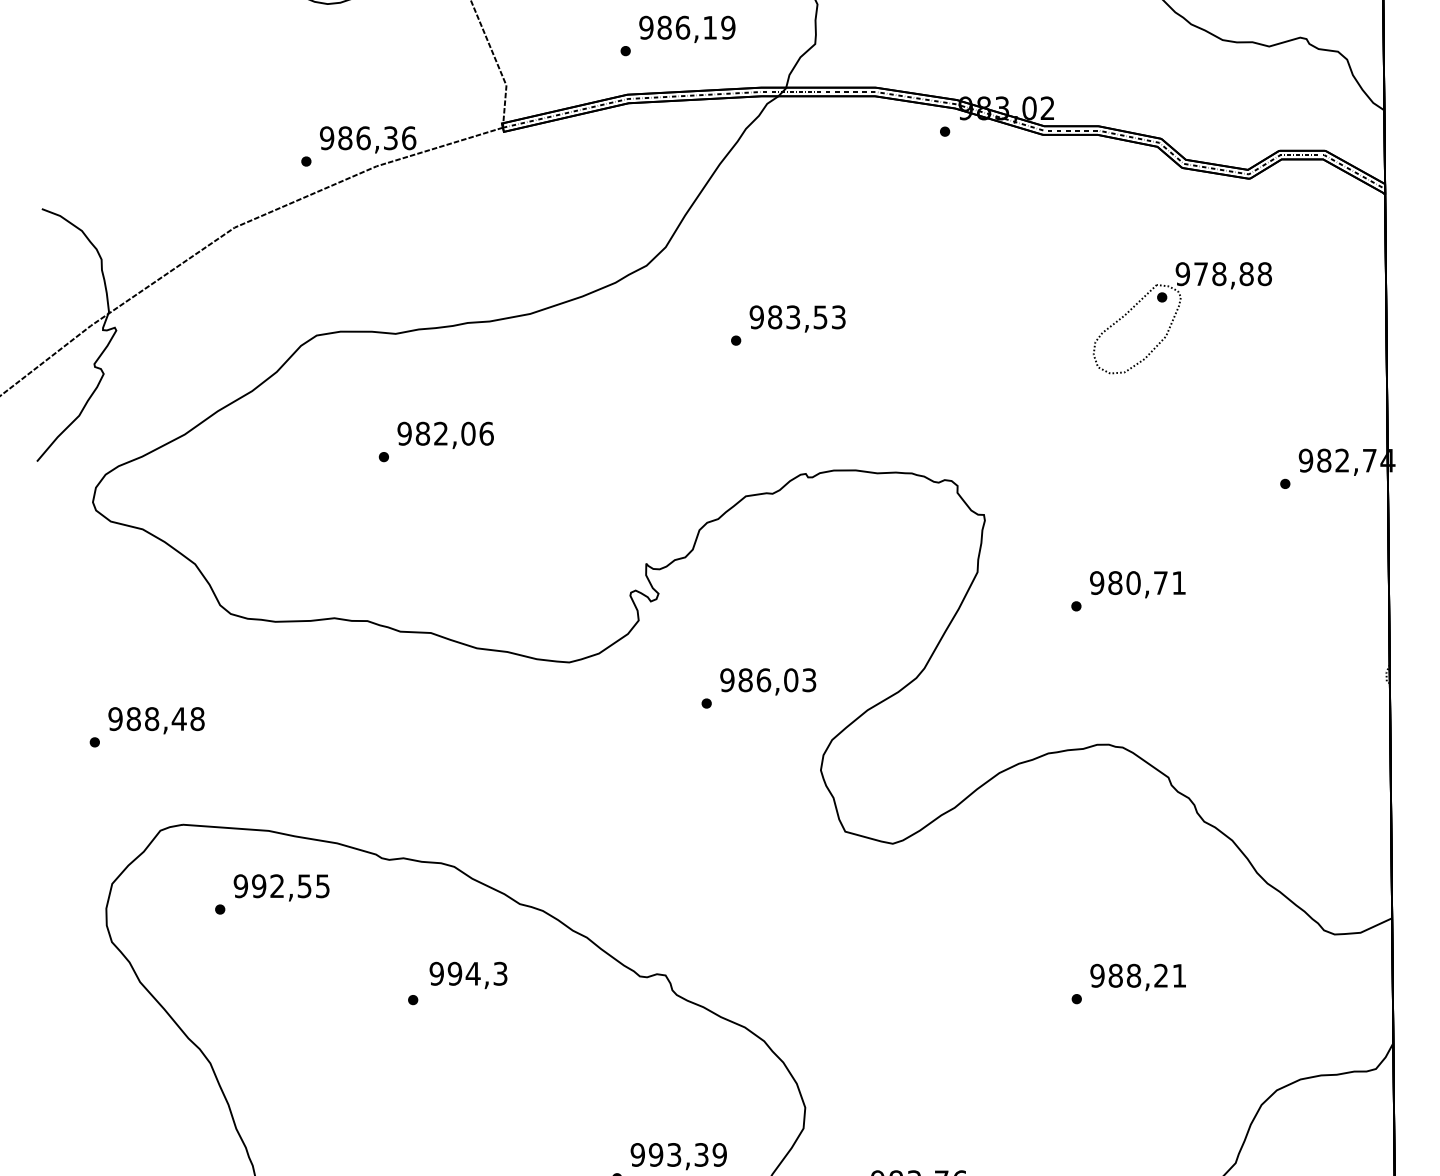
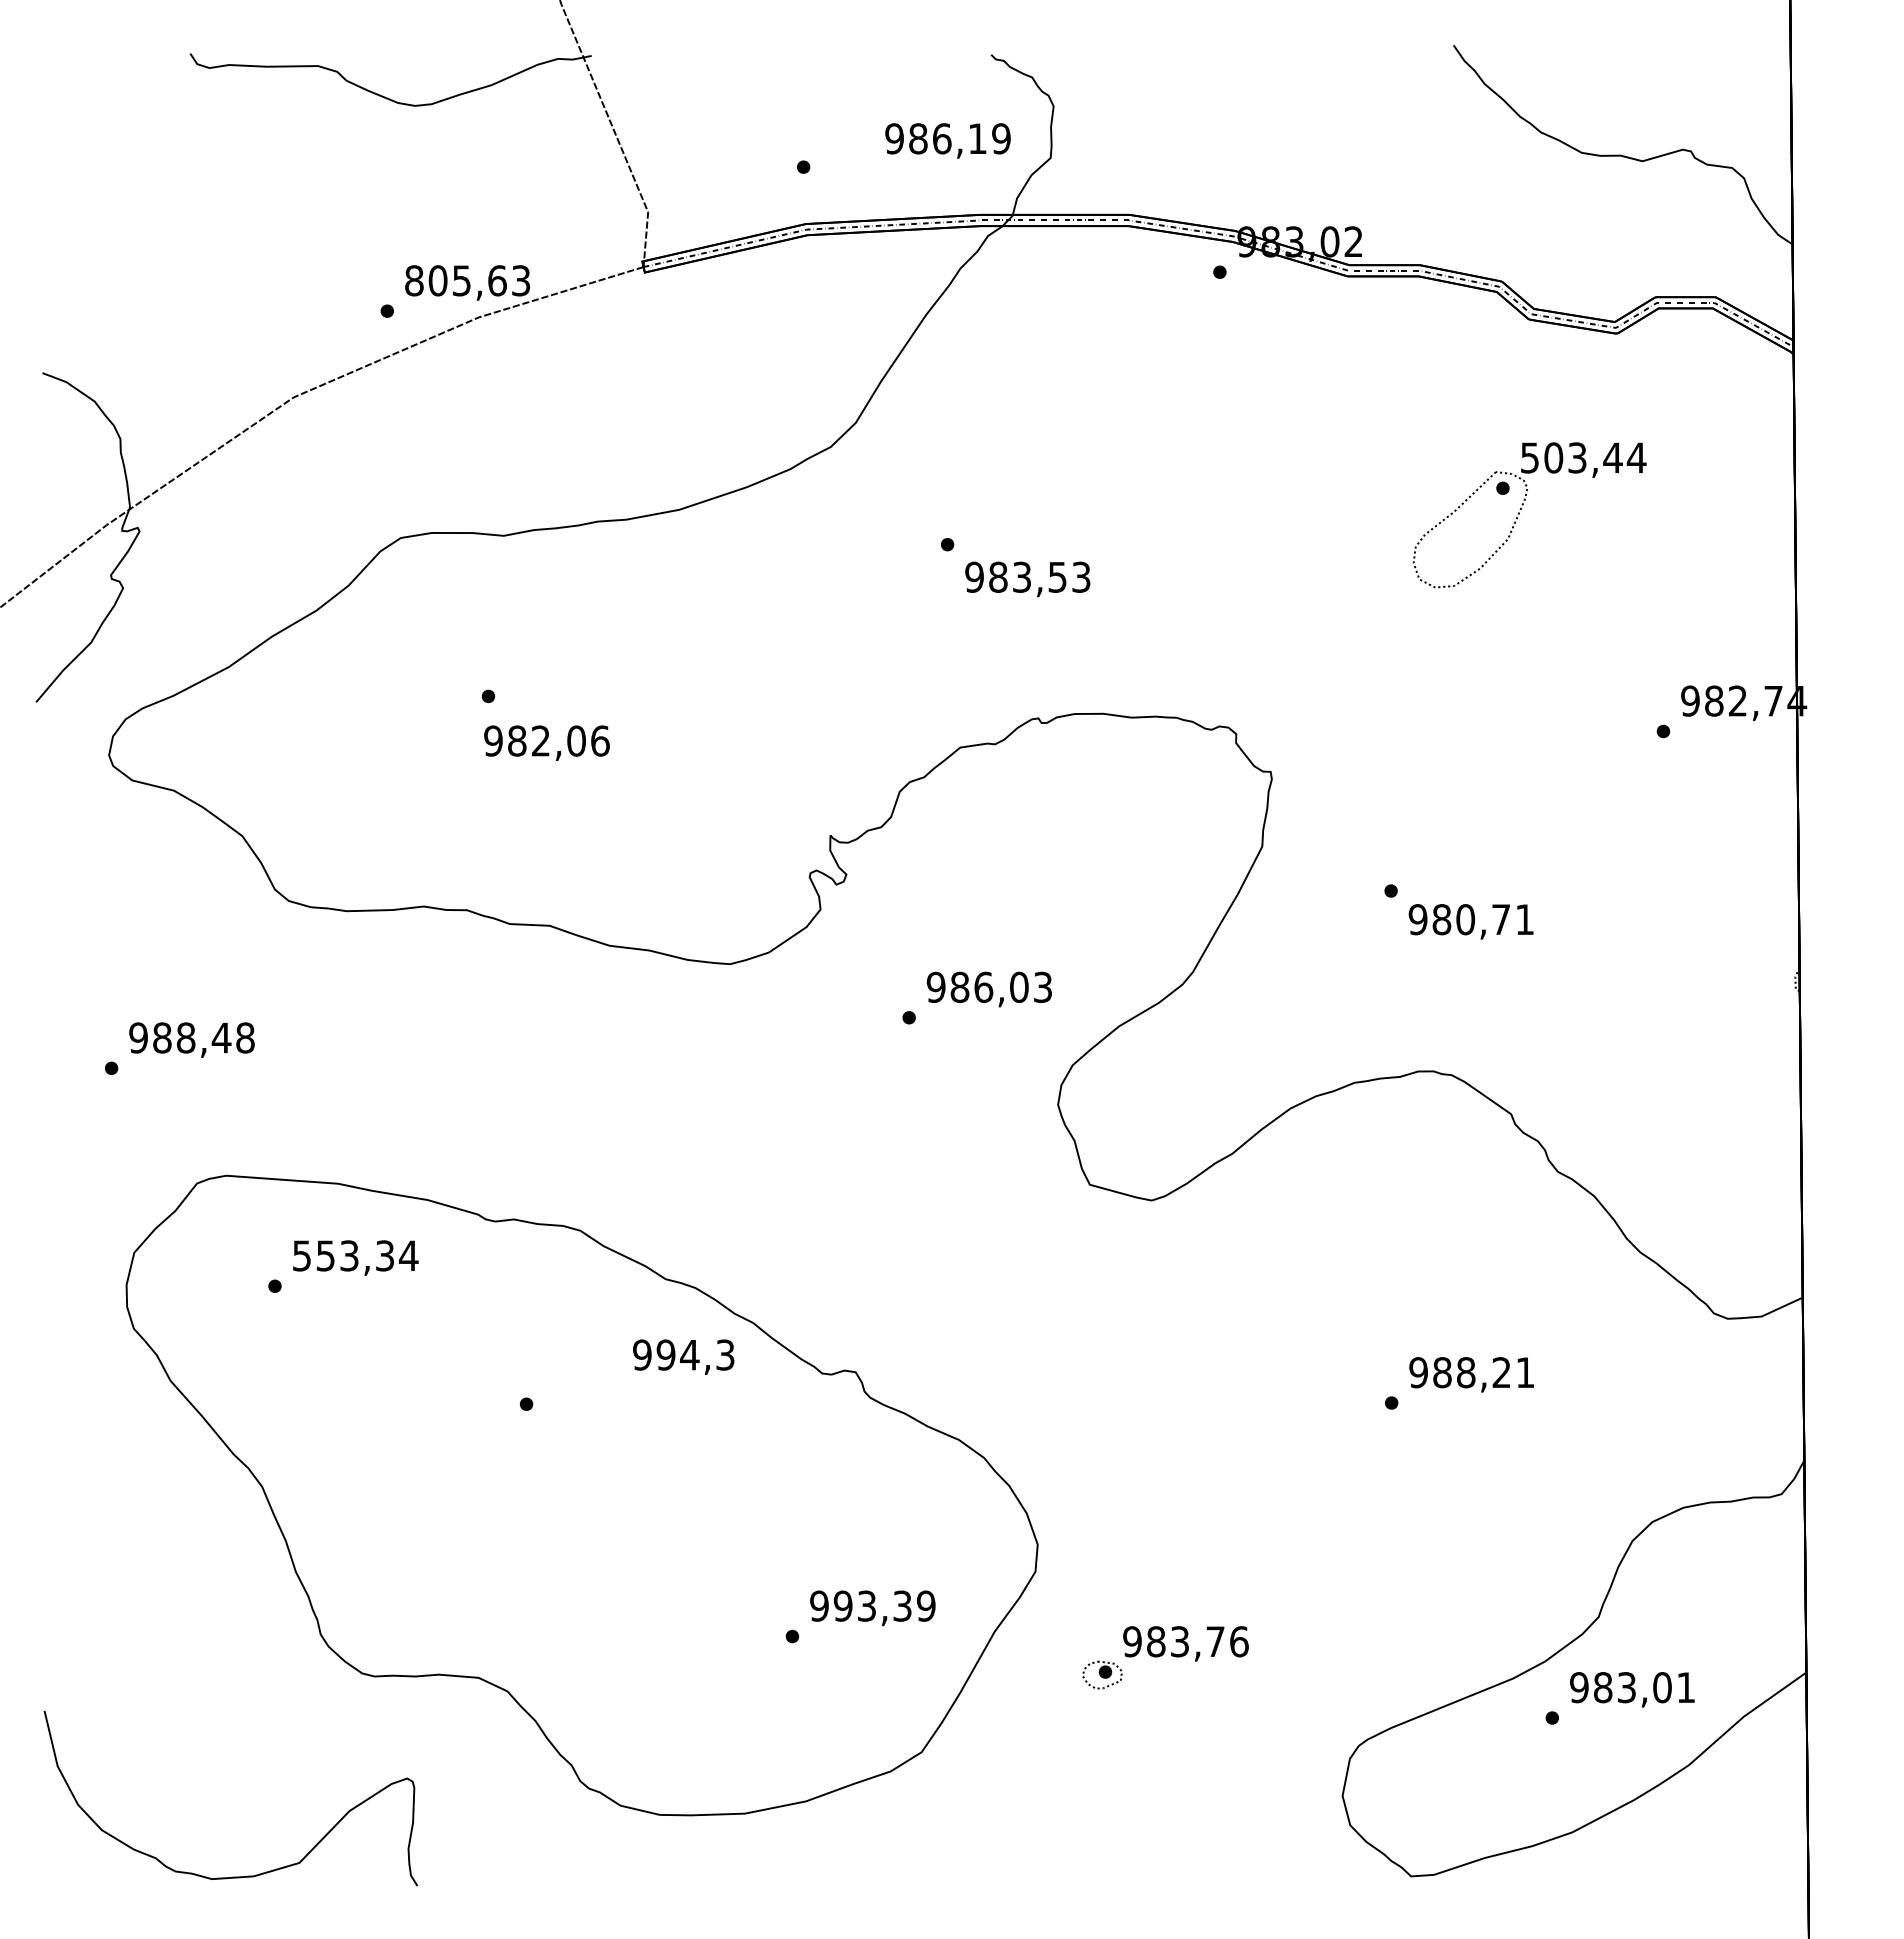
text: (686, 29) -> (947, 140), moved
text: (367, 138) -> (467, 280), 986,36 -> 805,63
text: (1223, 273) -> (1583, 457), 978,88 -> 503,44
text: (797, 319) -> (1027, 579), moved
text: (445, 434) -> (546, 742), moved
text: (1137, 584) -> (1470, 921), moved
text: (281, 885) -> (355, 1255), 992,55 -> 553,34
text: (468, 974) -> (683, 1356), moved

